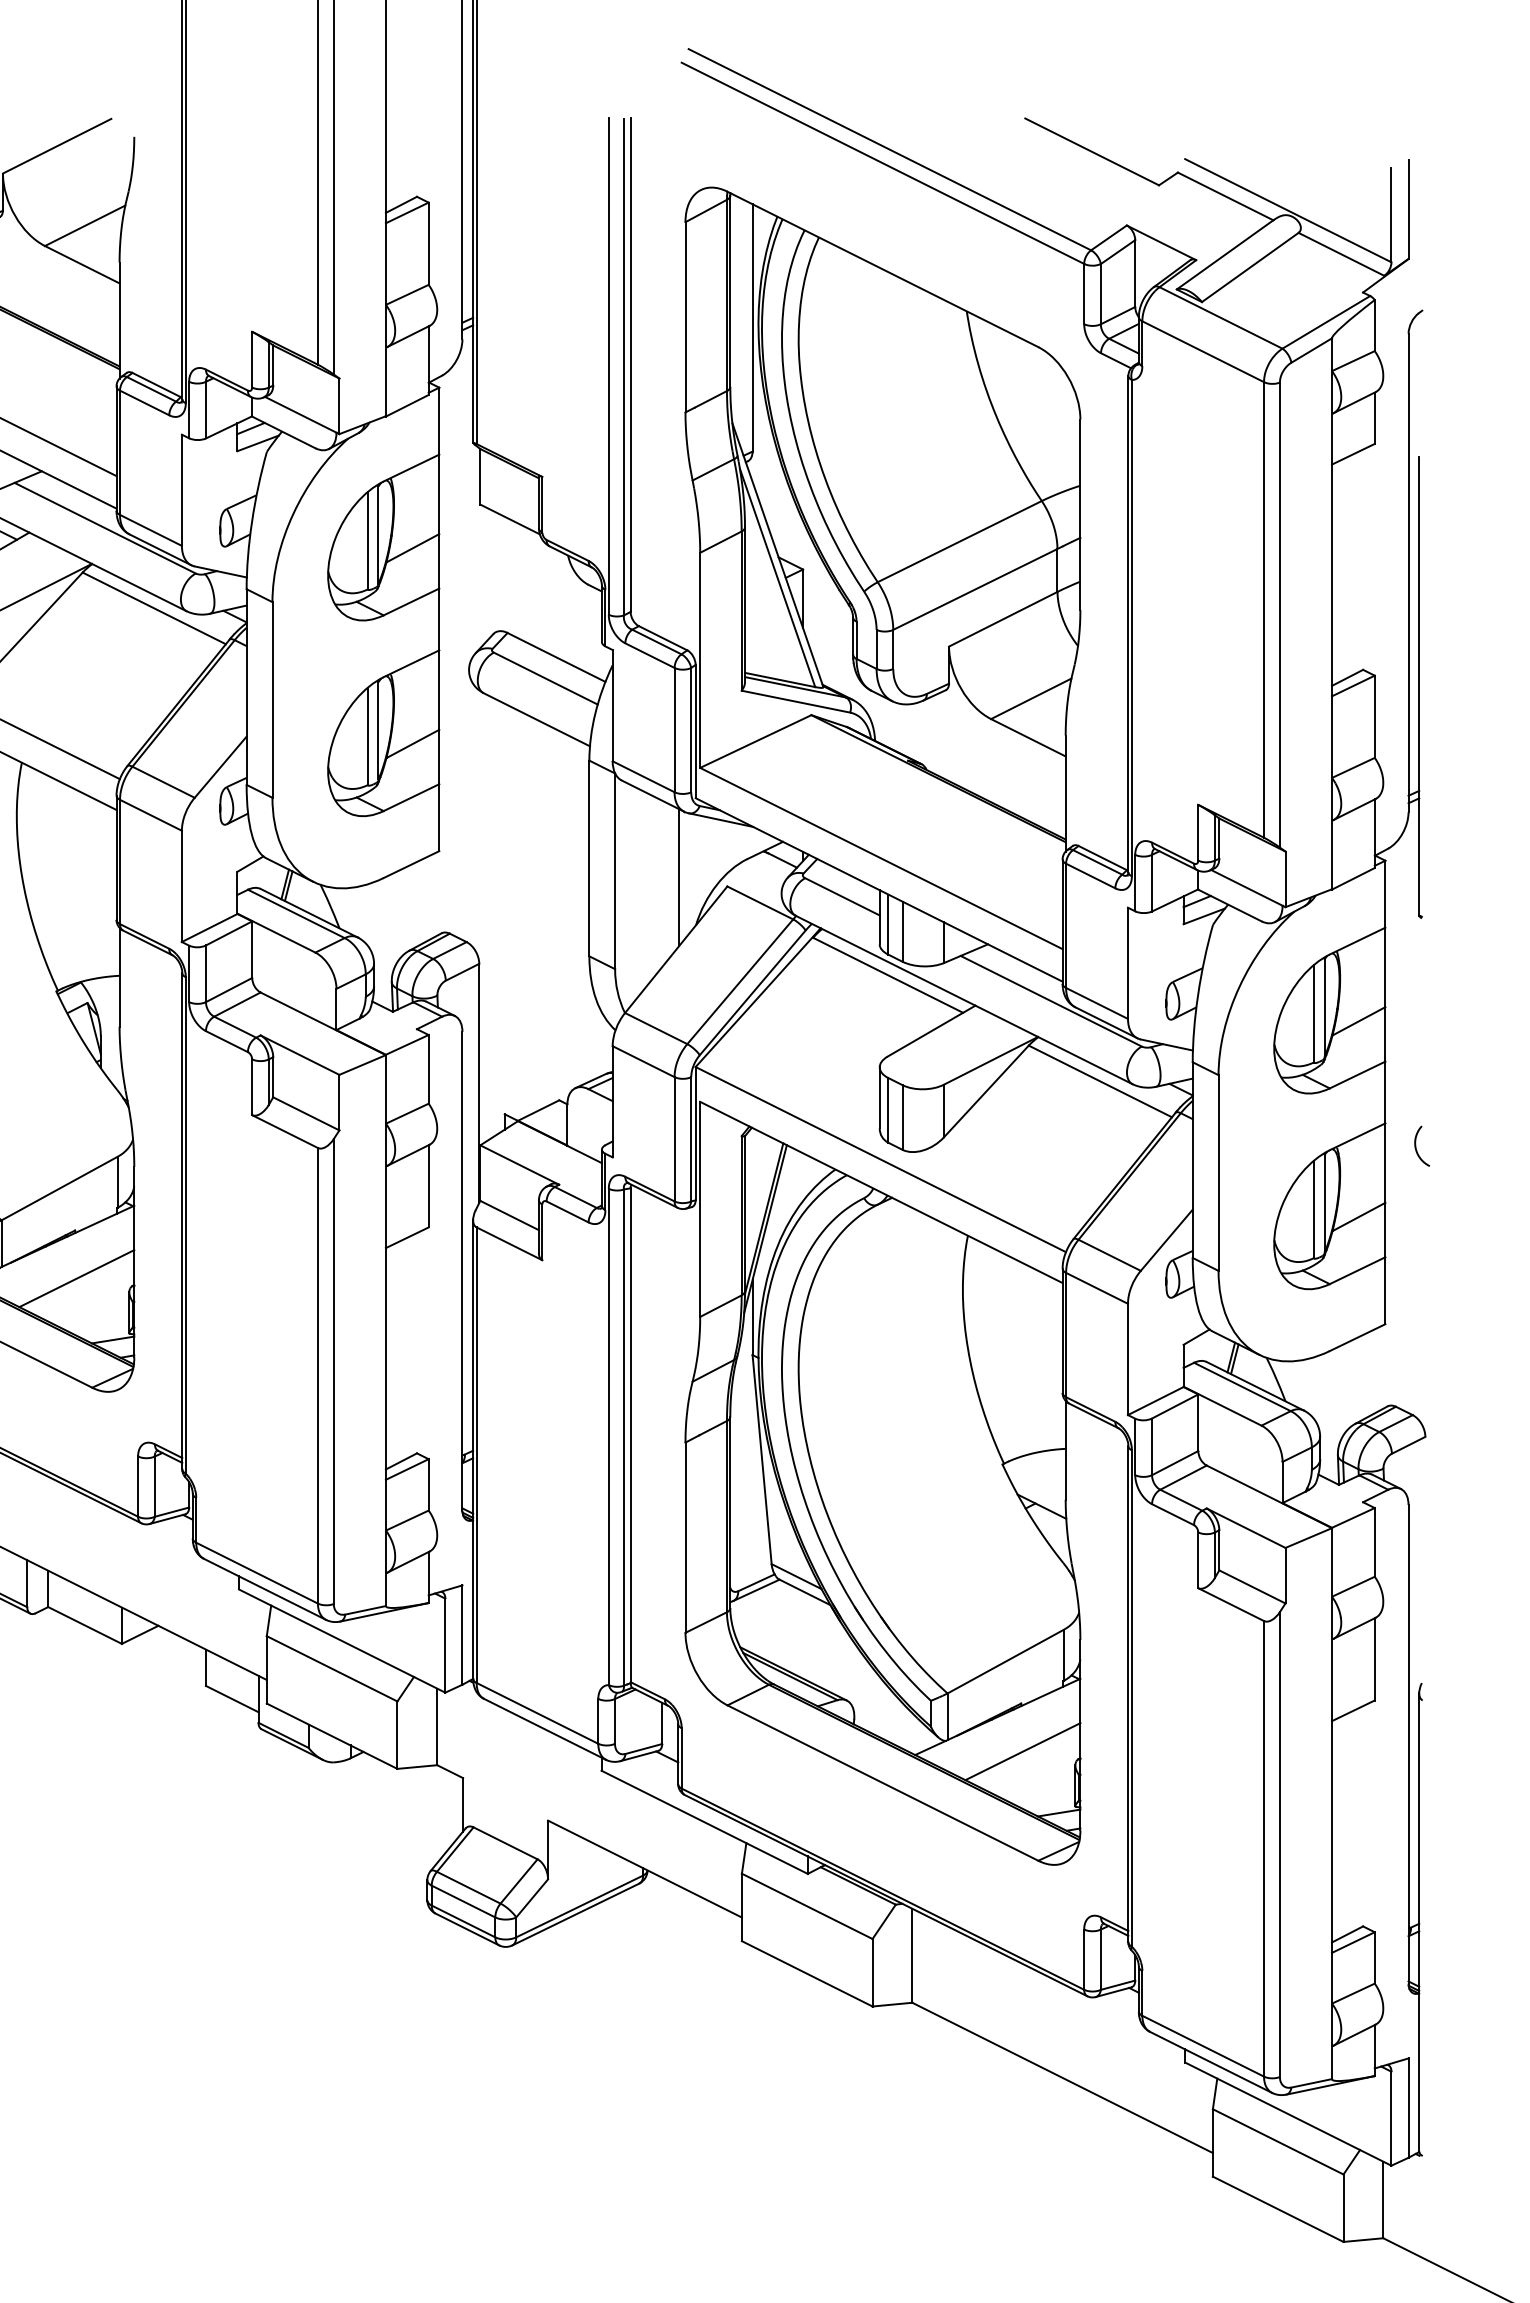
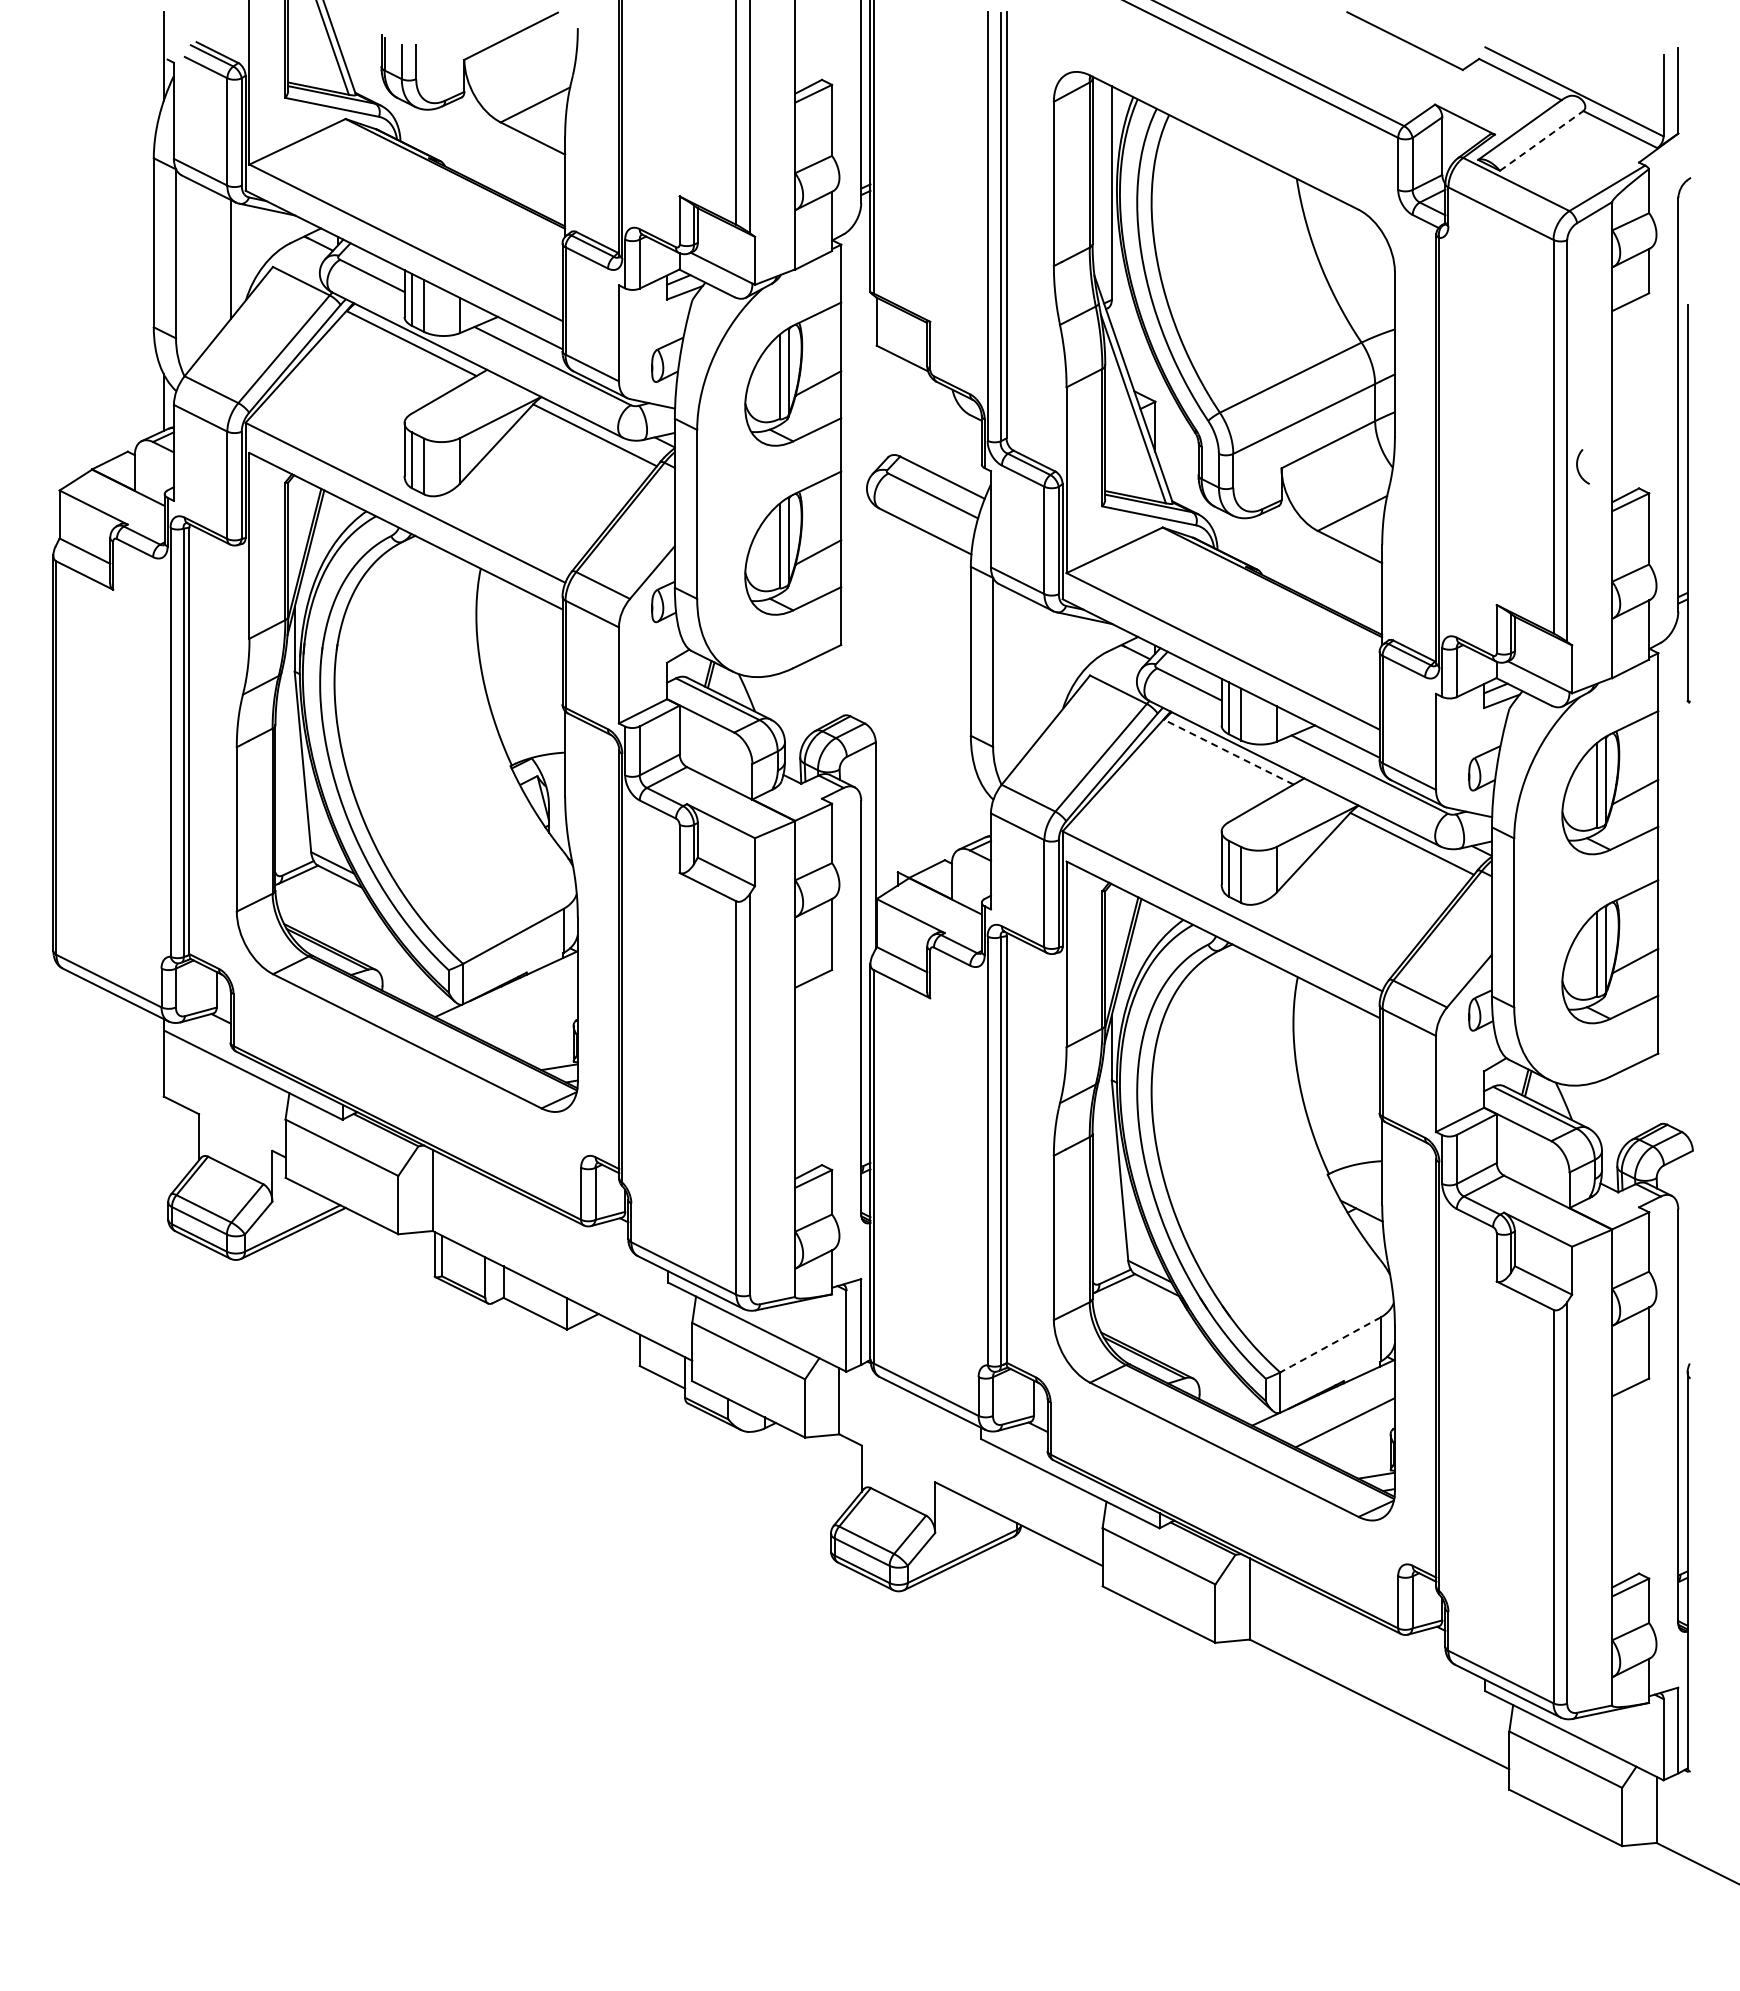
line: (1251, 266) -> (1542, 140), solid -> dashed
line: (679, 877) -> (1048, 667), removed
line: (887, 974) -> (1228, 751), solid -> dashed
curve: (1416, 1145) -> (1578, 466), moved
line: (76, 1277) -> (527, 1013), removed
line: (1005, 1662) -> (1330, 1345), solid -> dashed

